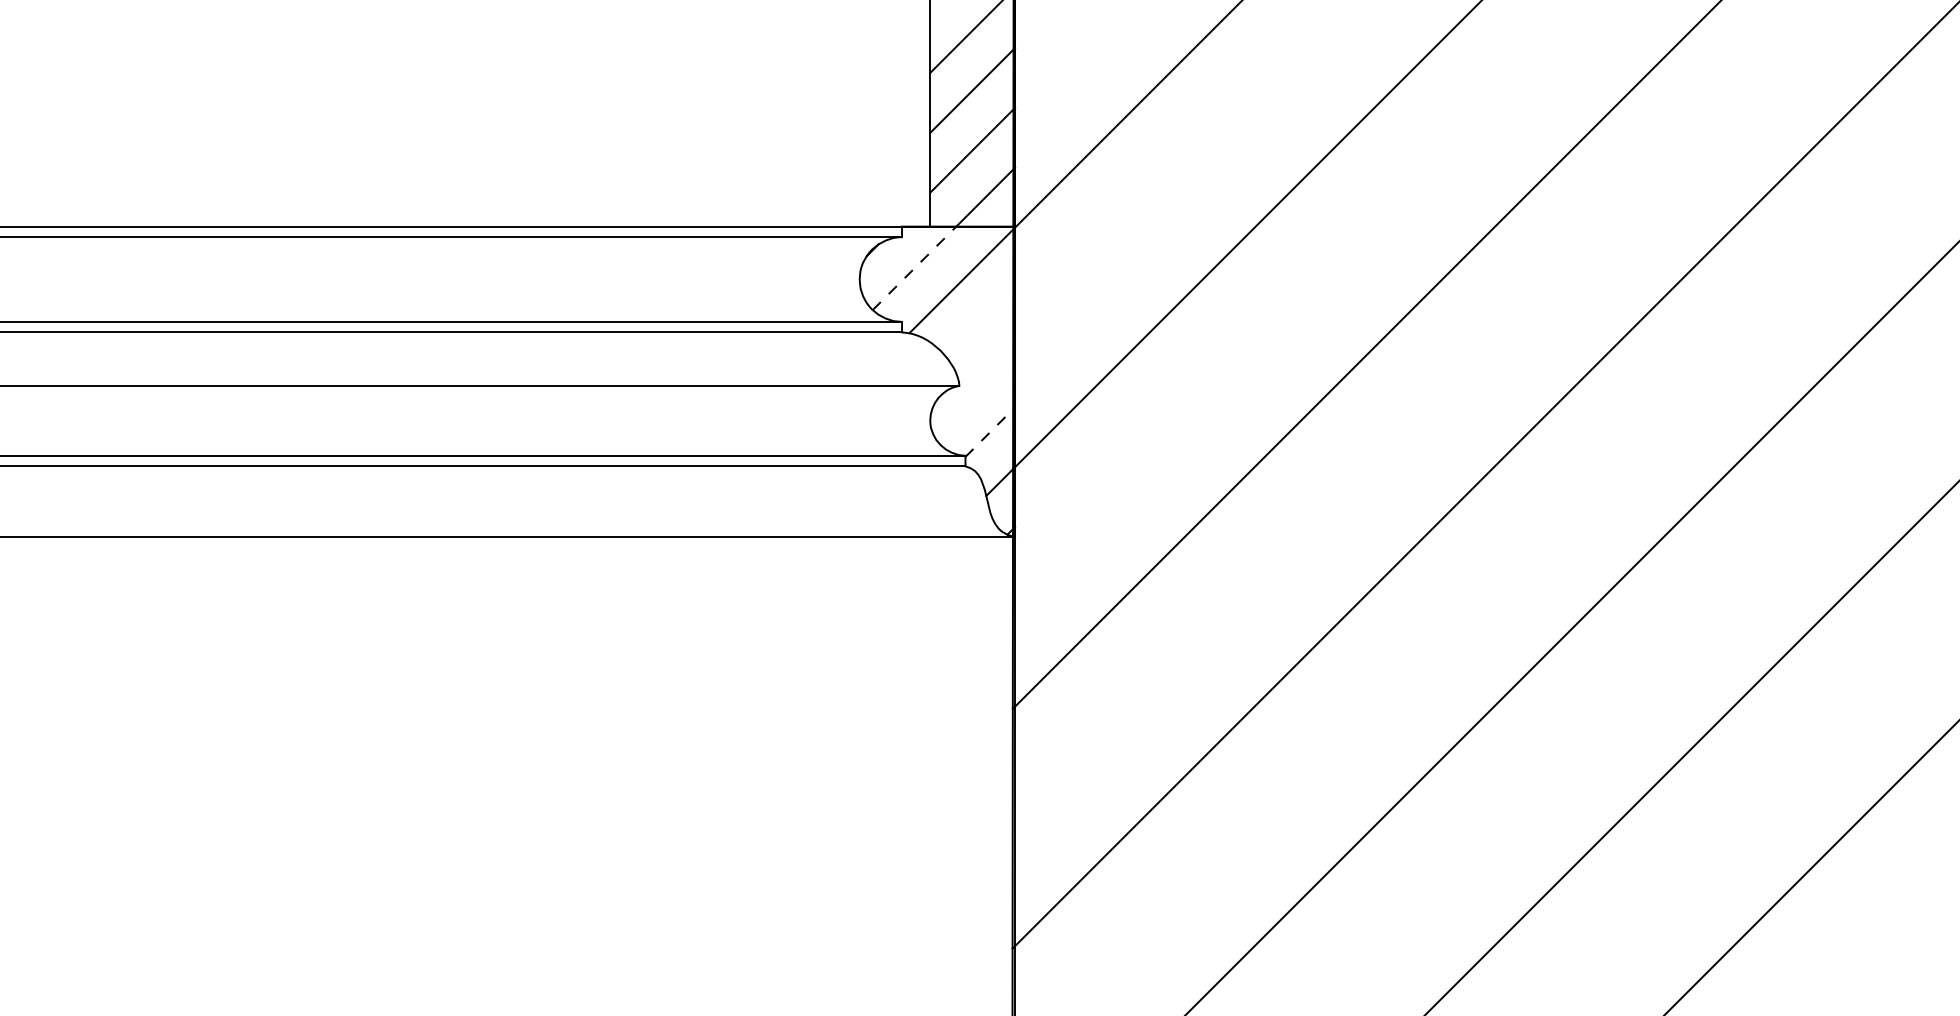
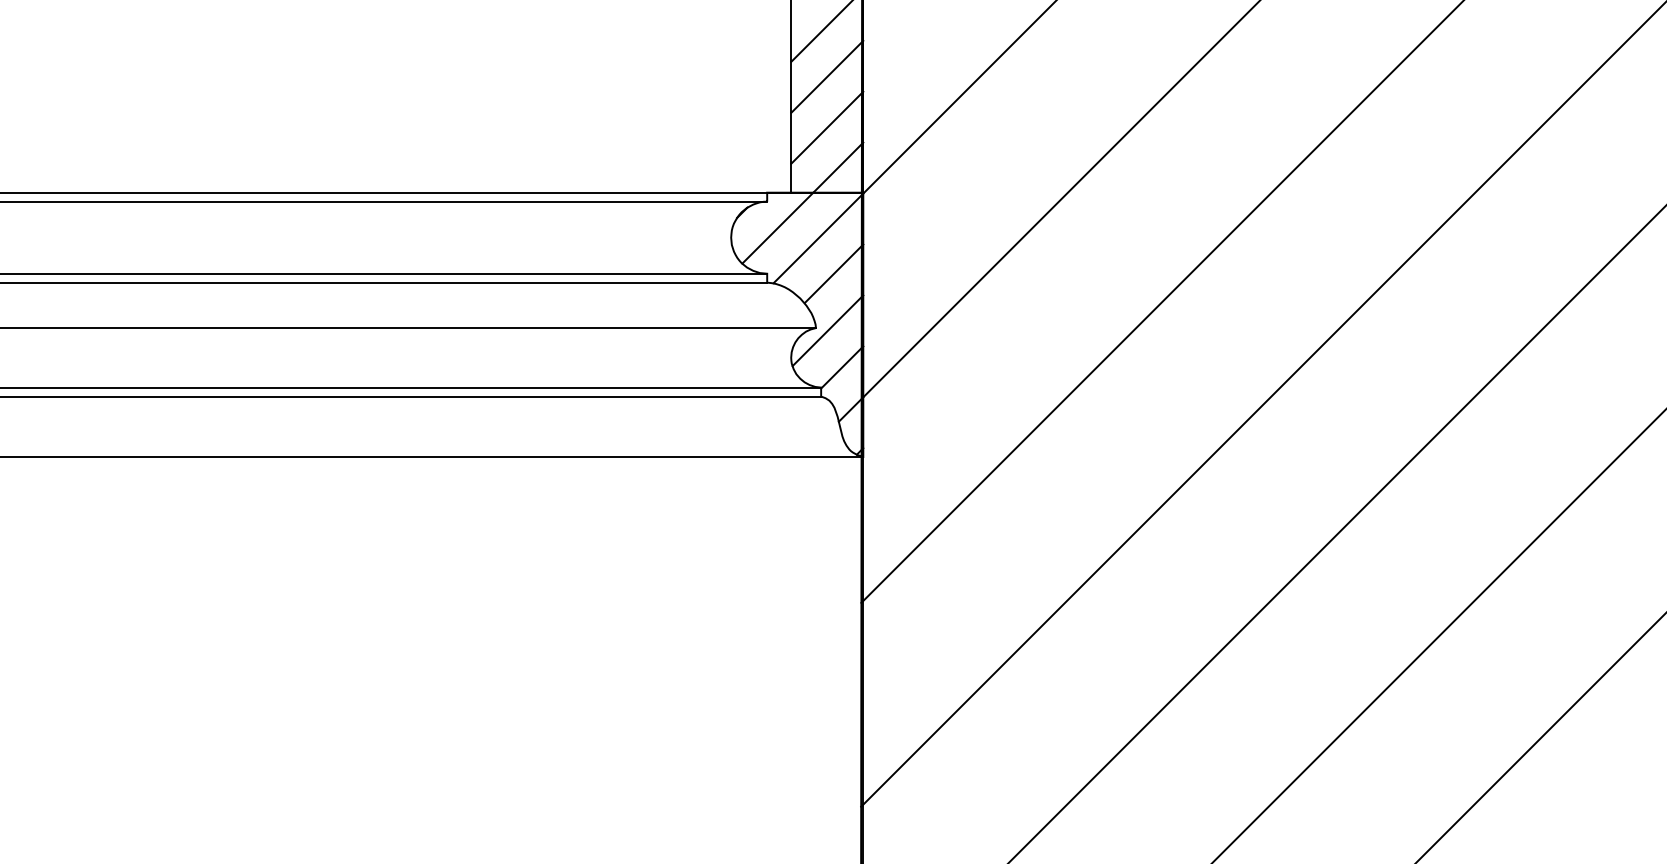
line: (914, 267) -> (777, 227), dashed -> solid
line: (980, 321) -> (833, 273), added
line: (973, 388) -> (827, 330), added
line: (990, 431) -> (842, 366), dashed -> solid

